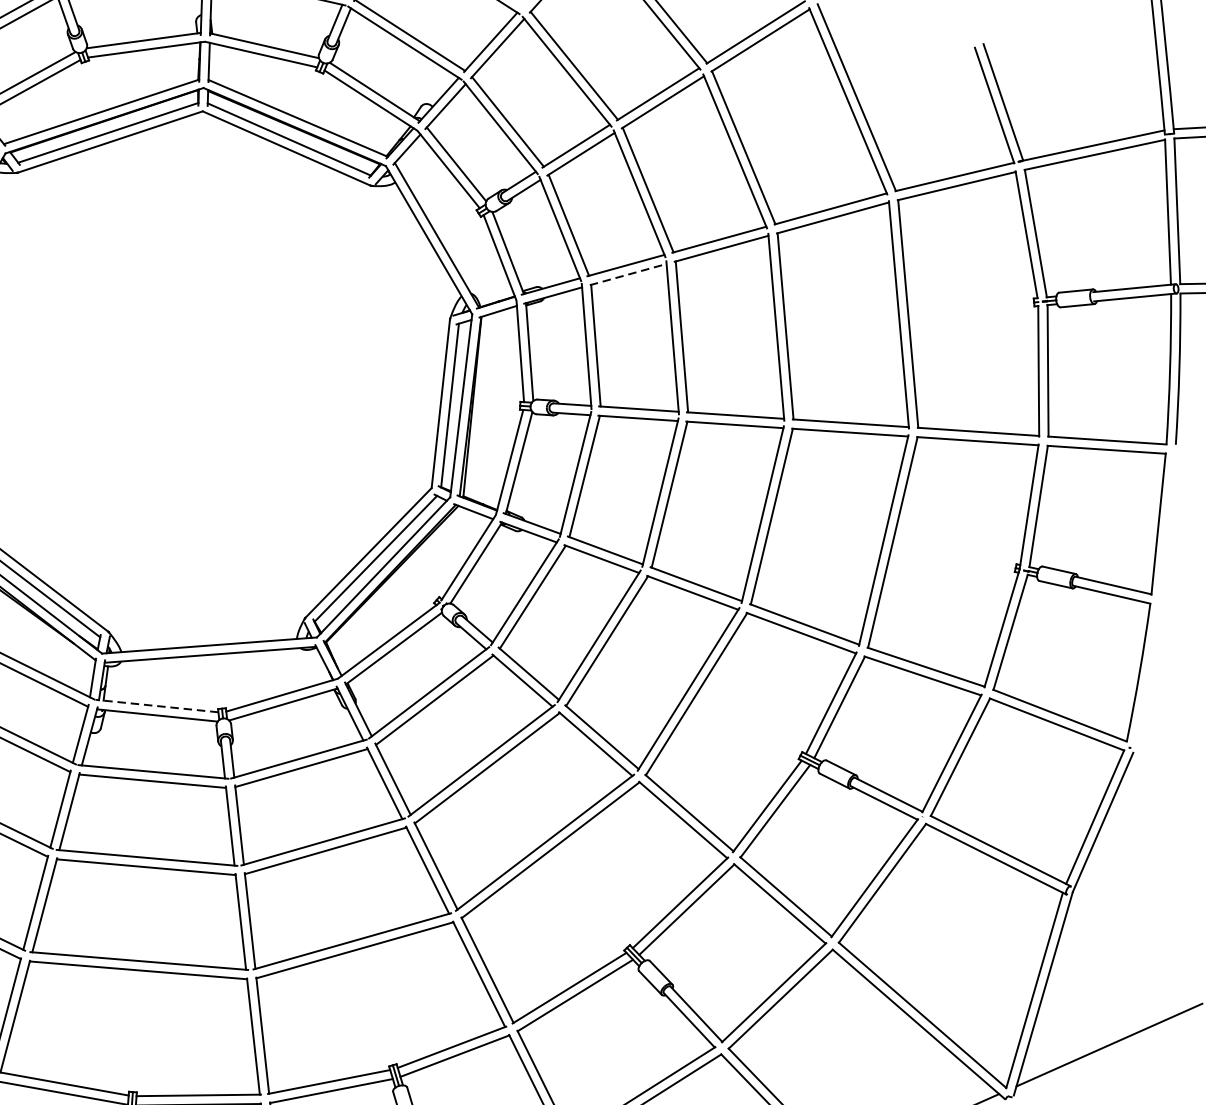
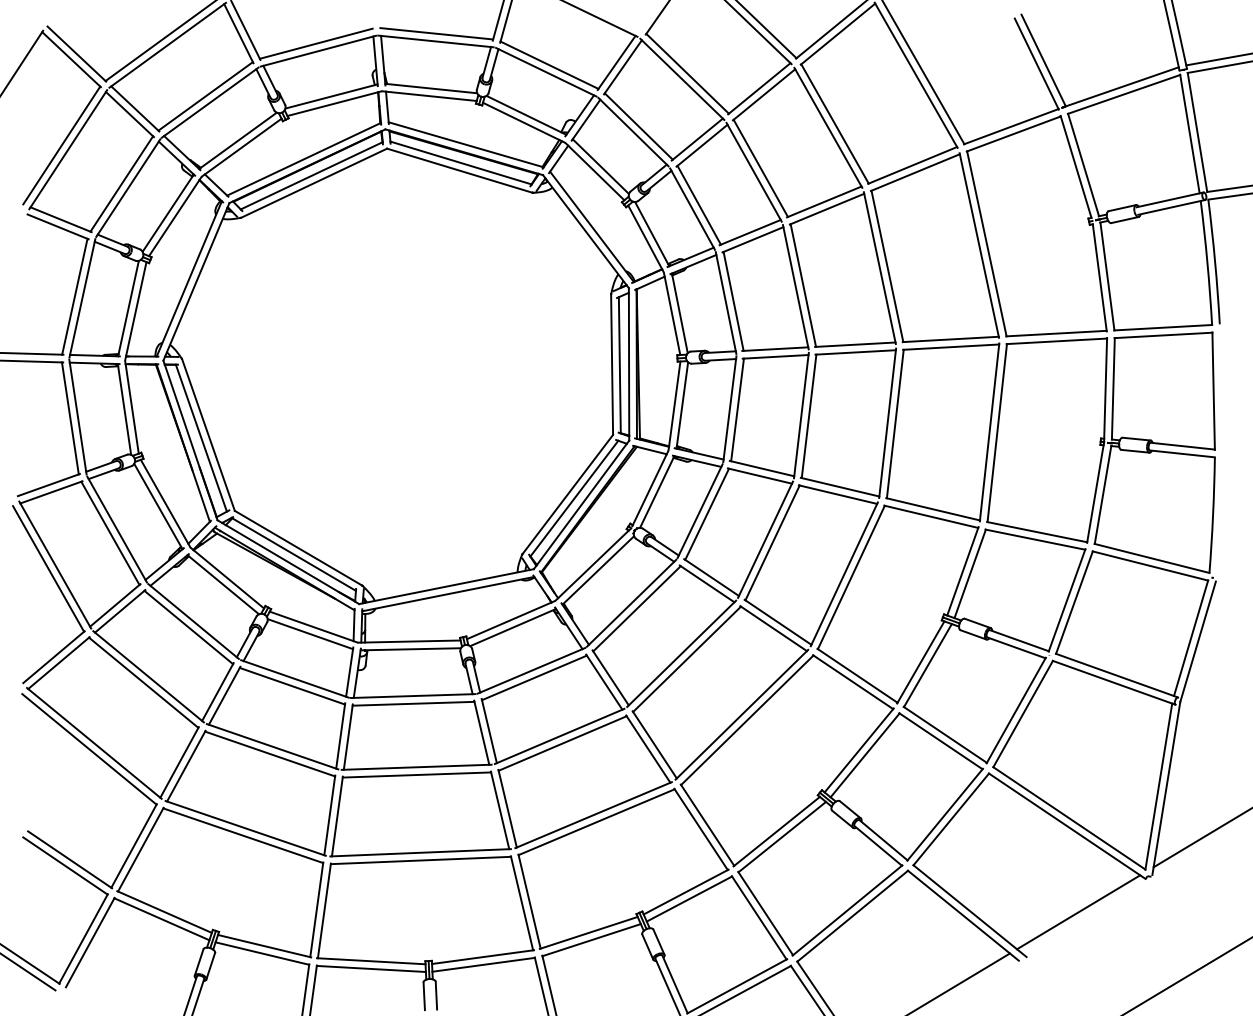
line: (627, 274) -> (752, 239), dashed -> solid
line: (157, 705) -> (409, 641), dashed -> solid

